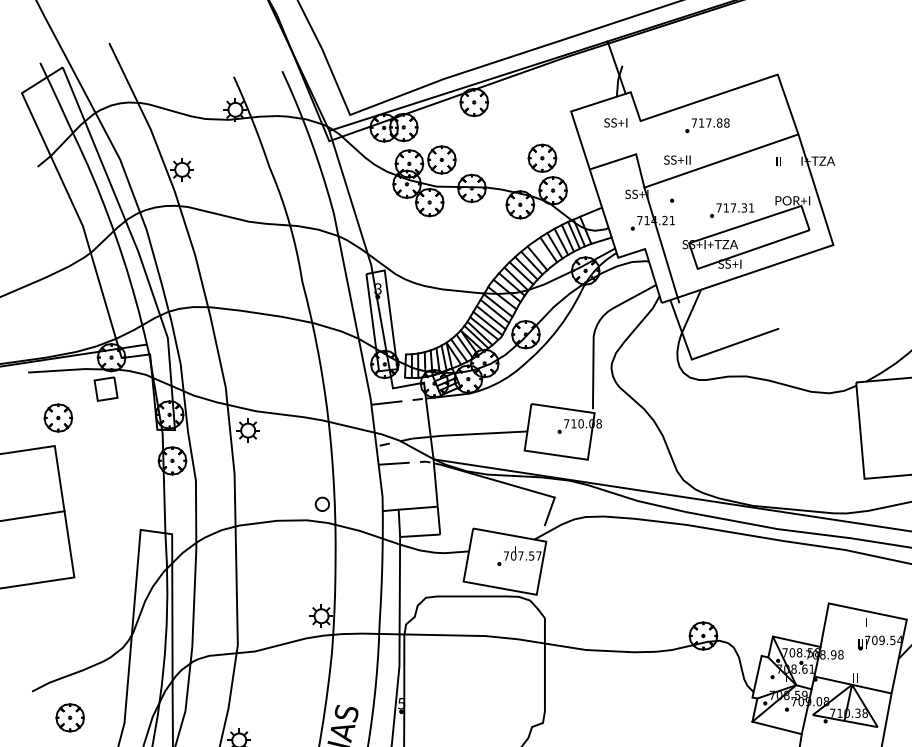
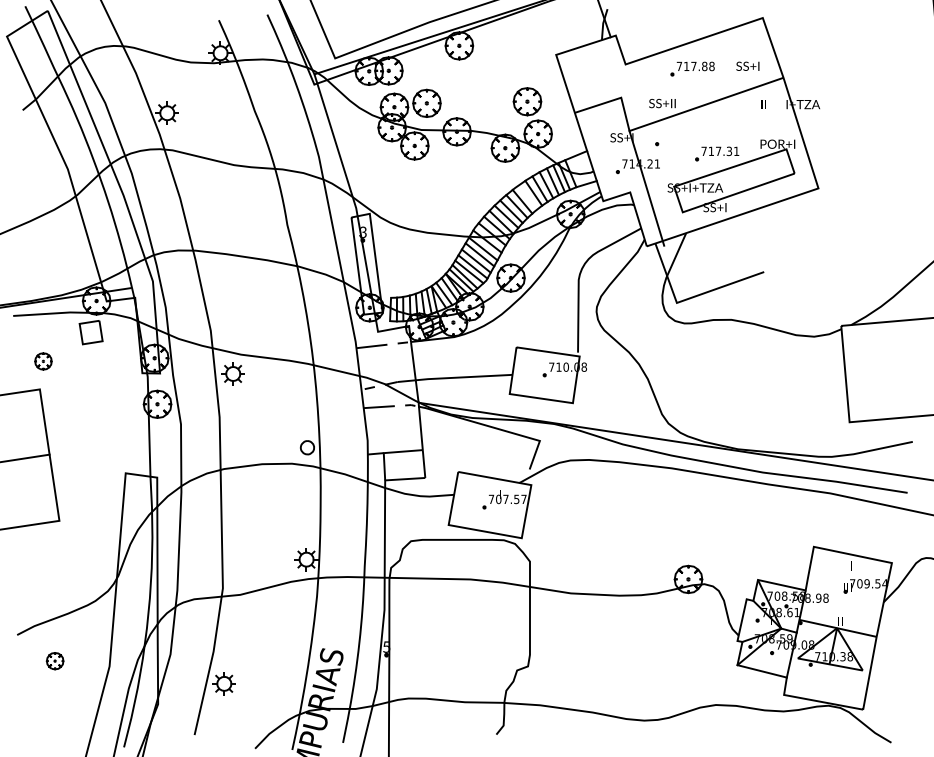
text: (615, 122) -> (747, 65), moved
part: (58, 418) -> (43, 361), size x0.6
part: (69, 717) -> (54, 660), size x0.6

